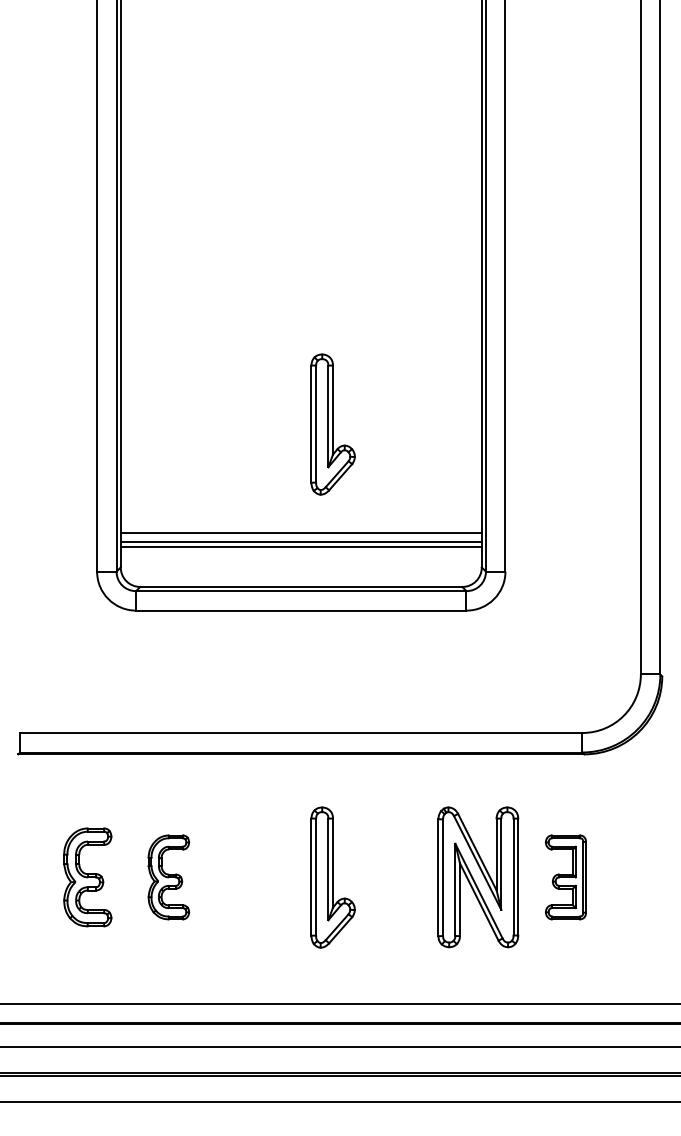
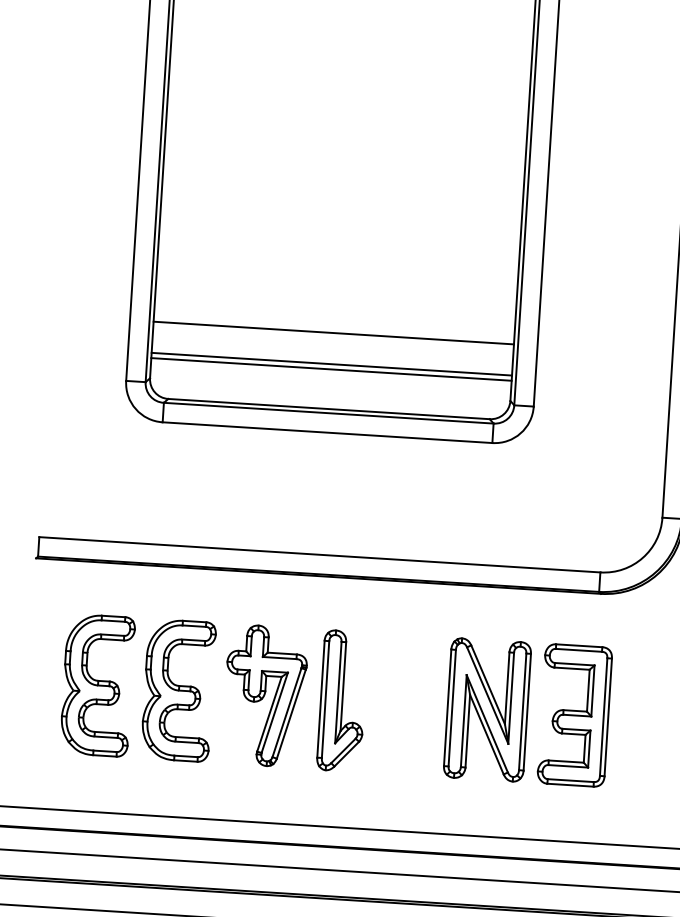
part: (332, 424) -> (370, 248), removed
line: (300, 532) -> (333, 332), moved
part: (87, 877) -> (97, 685), size x1.43
part: (168, 877) -> (178, 690), size x1.67
part: (255, 877) -> (265, 696), added
part: (565, 877) -> (574, 715), size x1.67

